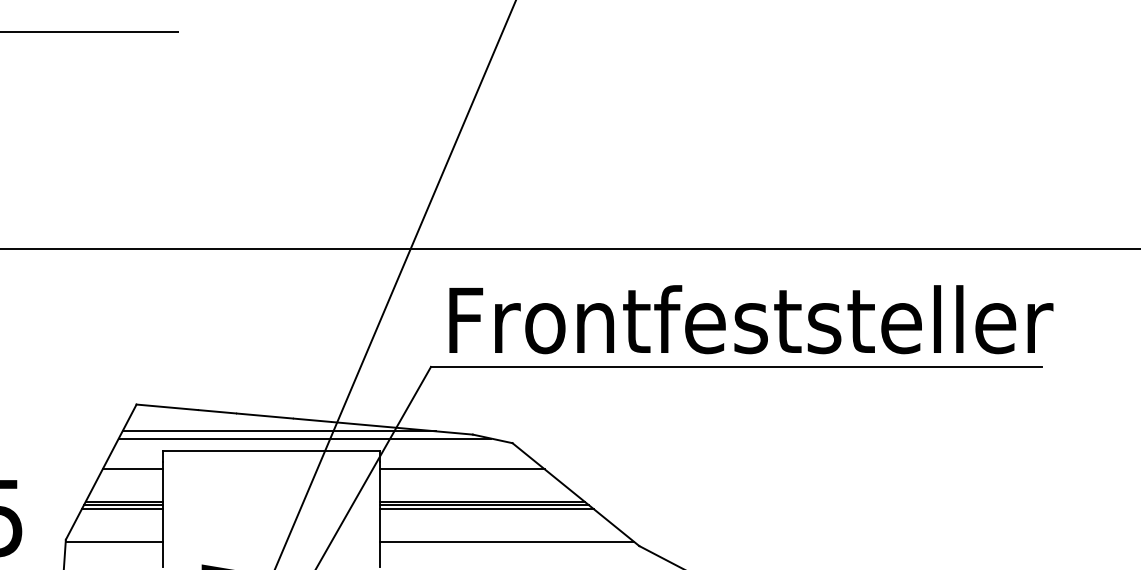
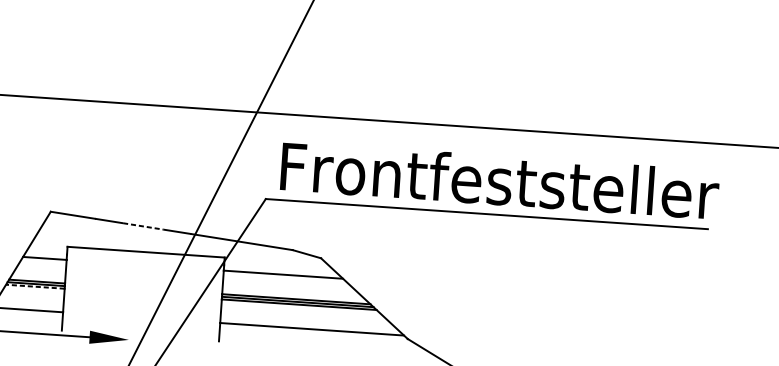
line: (265, 416) -> (143, 226), solid -> dashed
line: (278, 431) -> (152, 238), removed
line: (304, 438) -> (170, 244), removed
line: (122, 509) -> (35, 287), solid -> dashed

